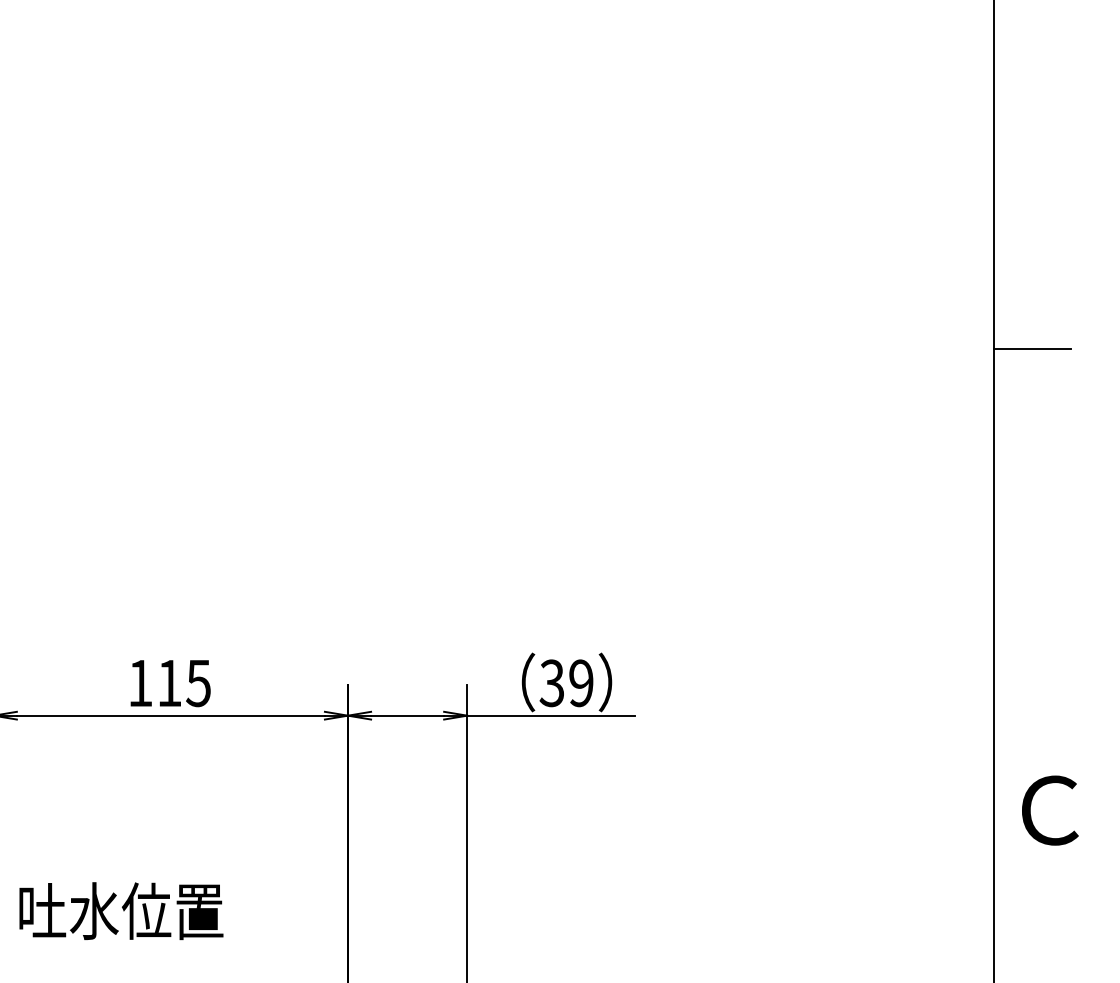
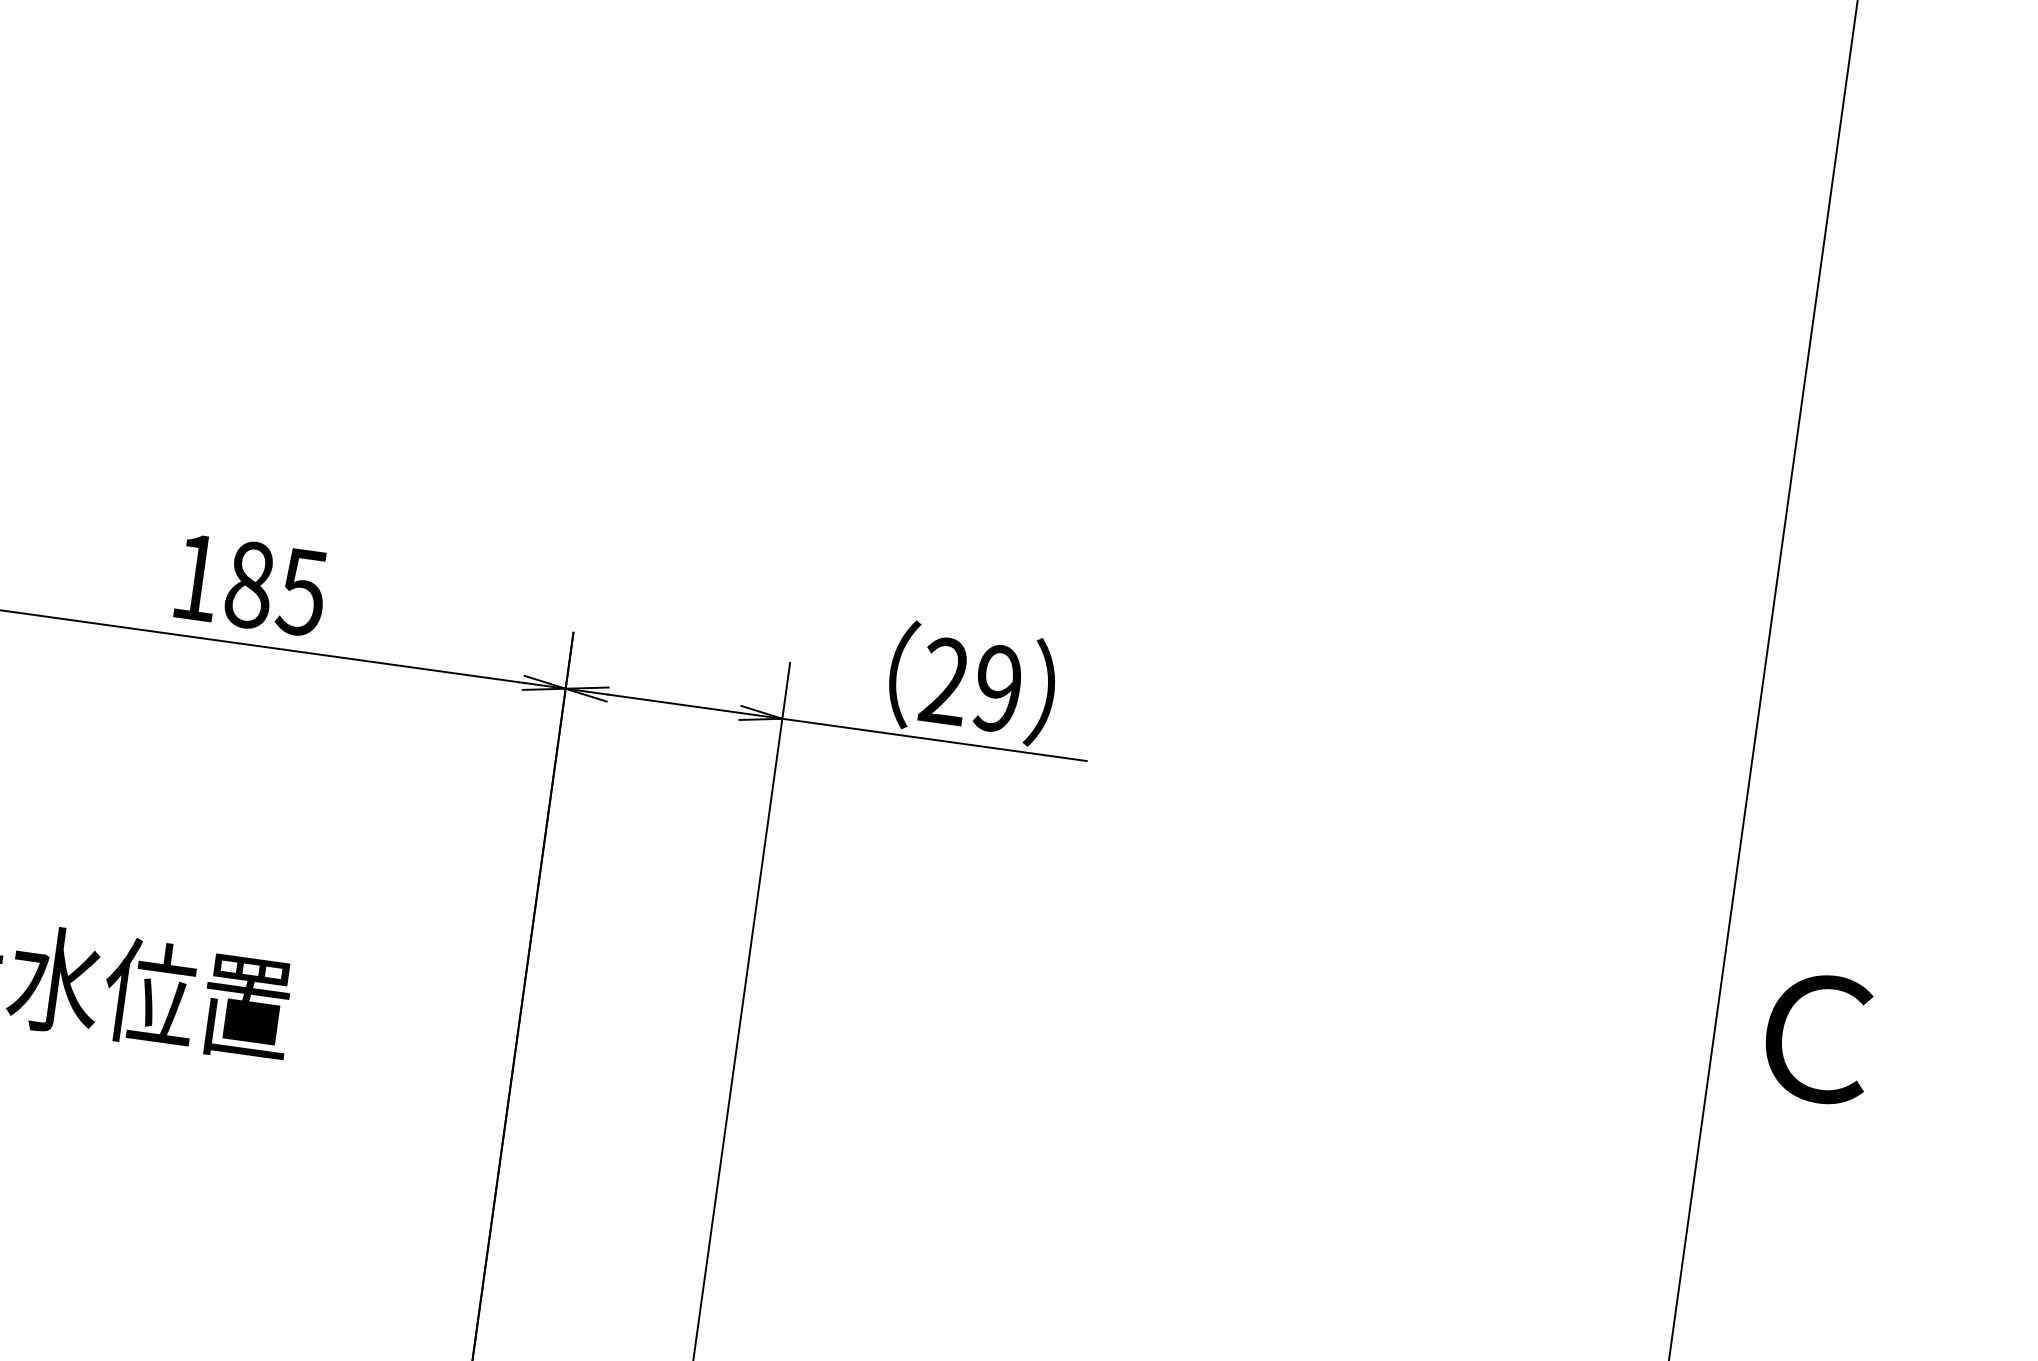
line: (1031, 348) -> (1900, 193), removed
text: (169, 683) -> (249, 585), 115 -> 185
text: (551, 683) -> (943, 681), 39 -> 29

